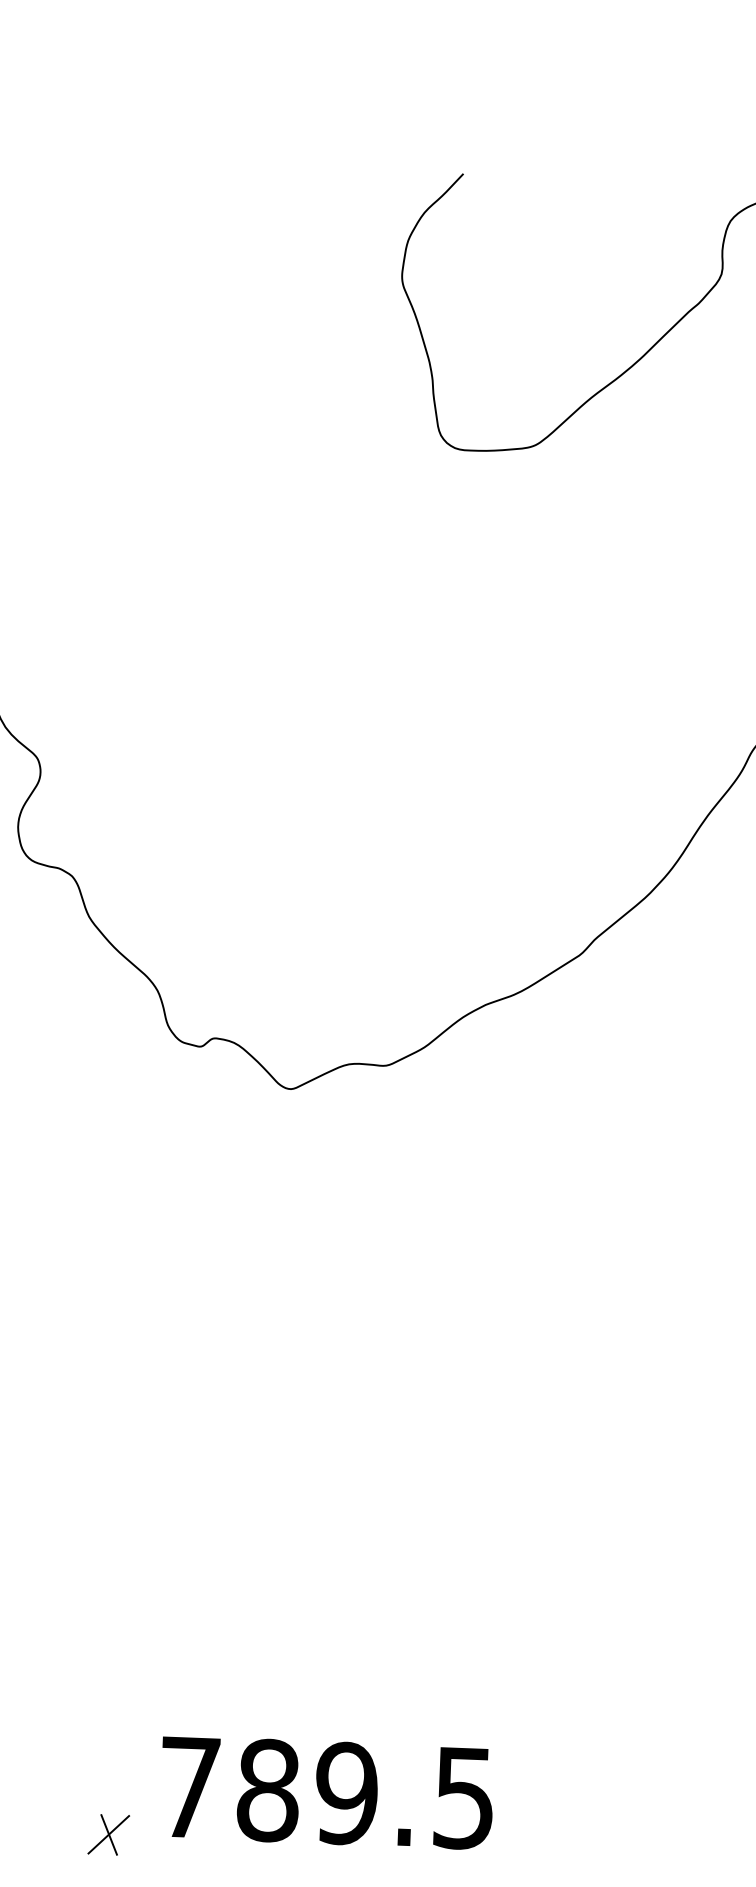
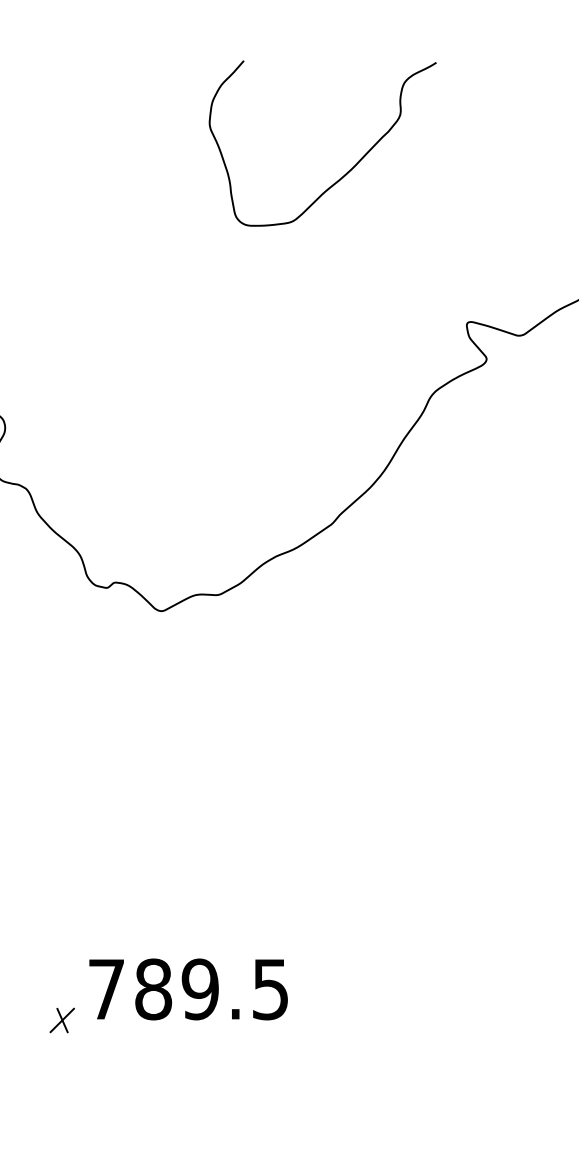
text: (326, 1792) -> (188, 989), moved
part: (107, 1834) -> (61, 1020), moved

